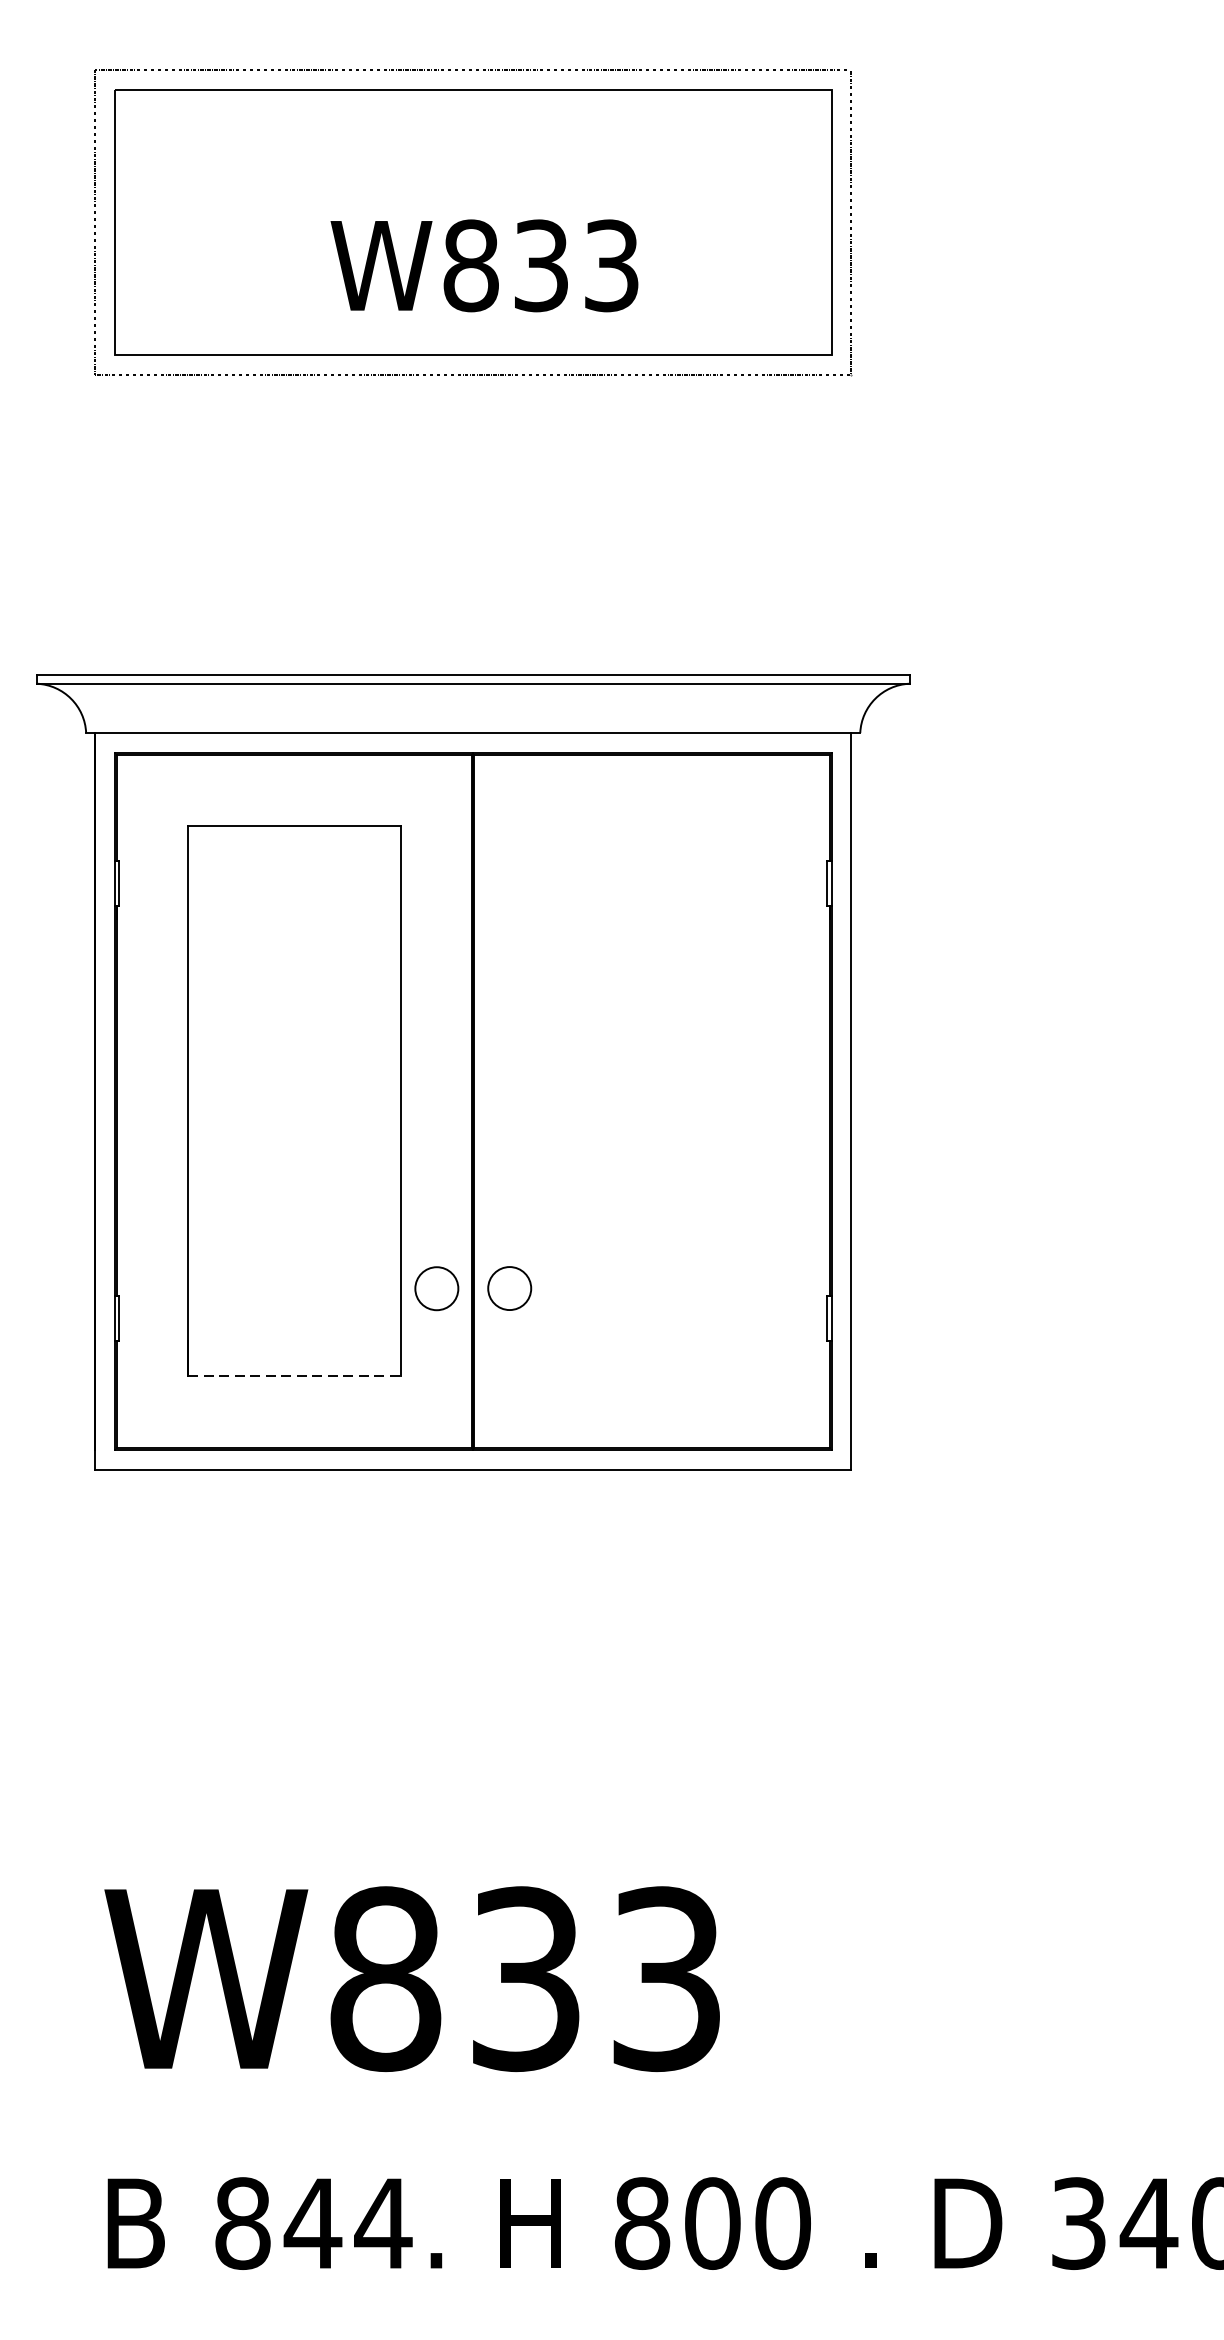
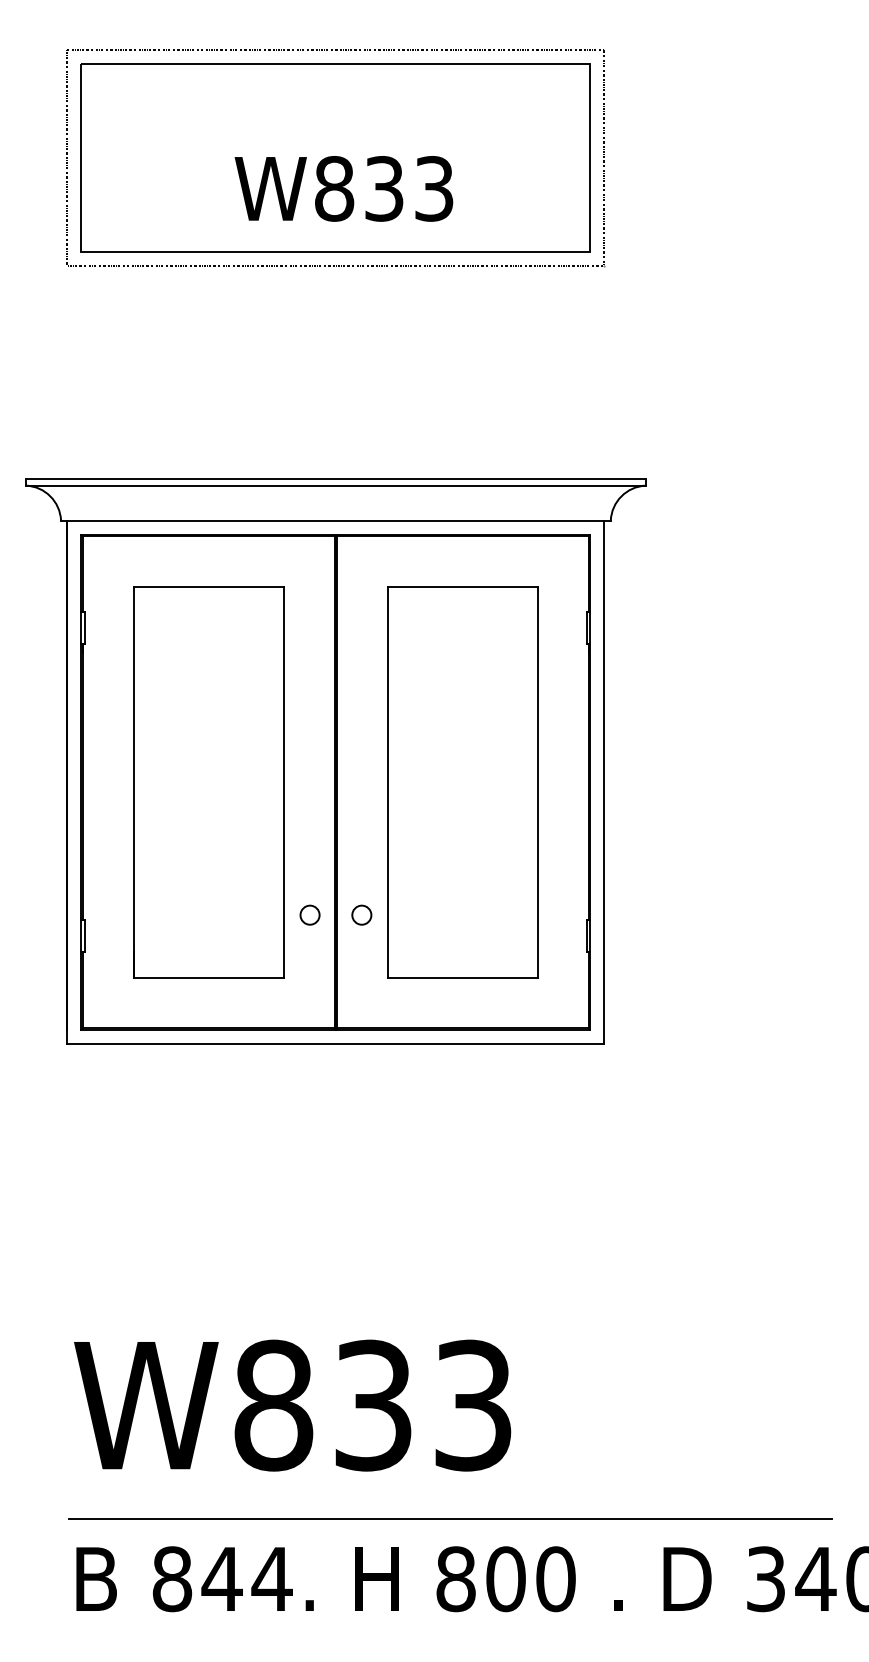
part: (651, 1101) -> (462, 782), added
circle: (435, 1287) -> (309, 914), size x0.62
circle: (509, 1287) -> (361, 914), size x0.62
line: (295, 1376) -> (209, 977), dashed -> solid
line: (633, 2139) -> (449, 1519), added

